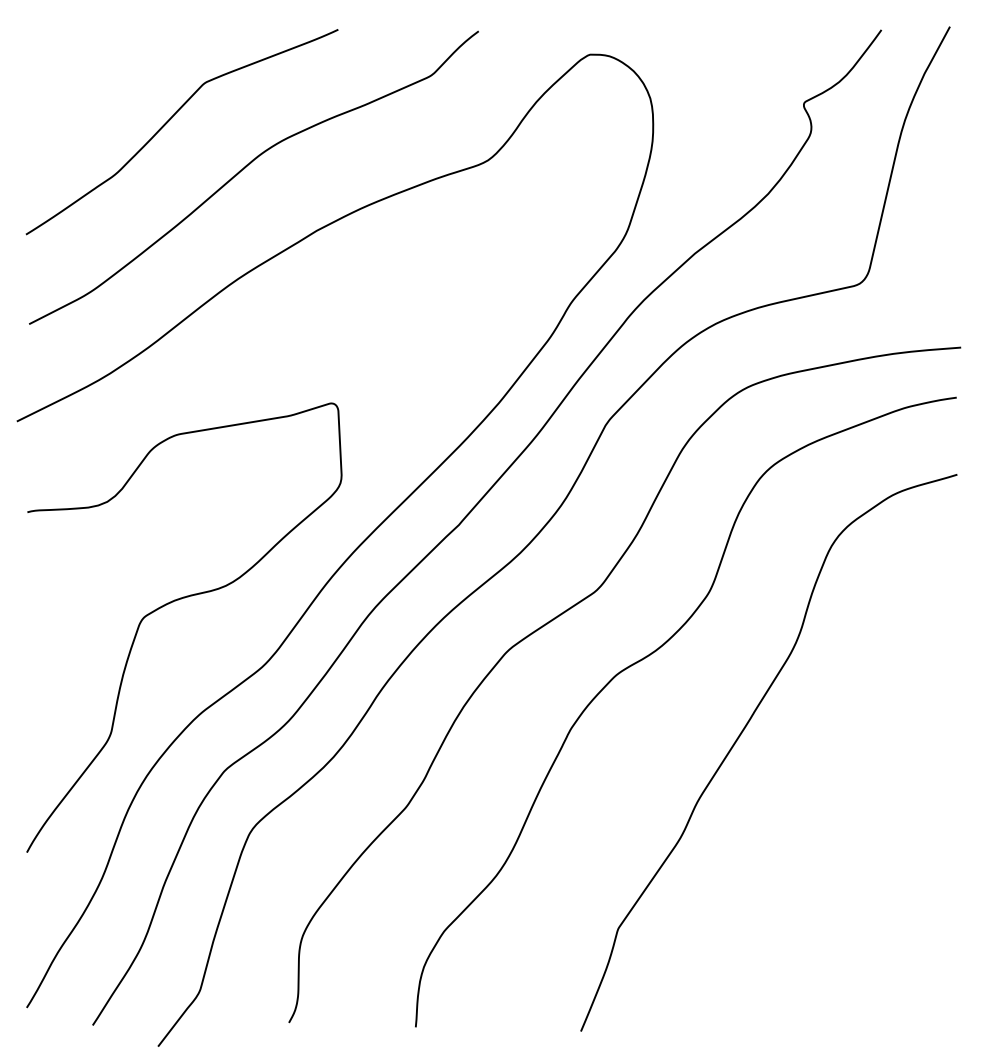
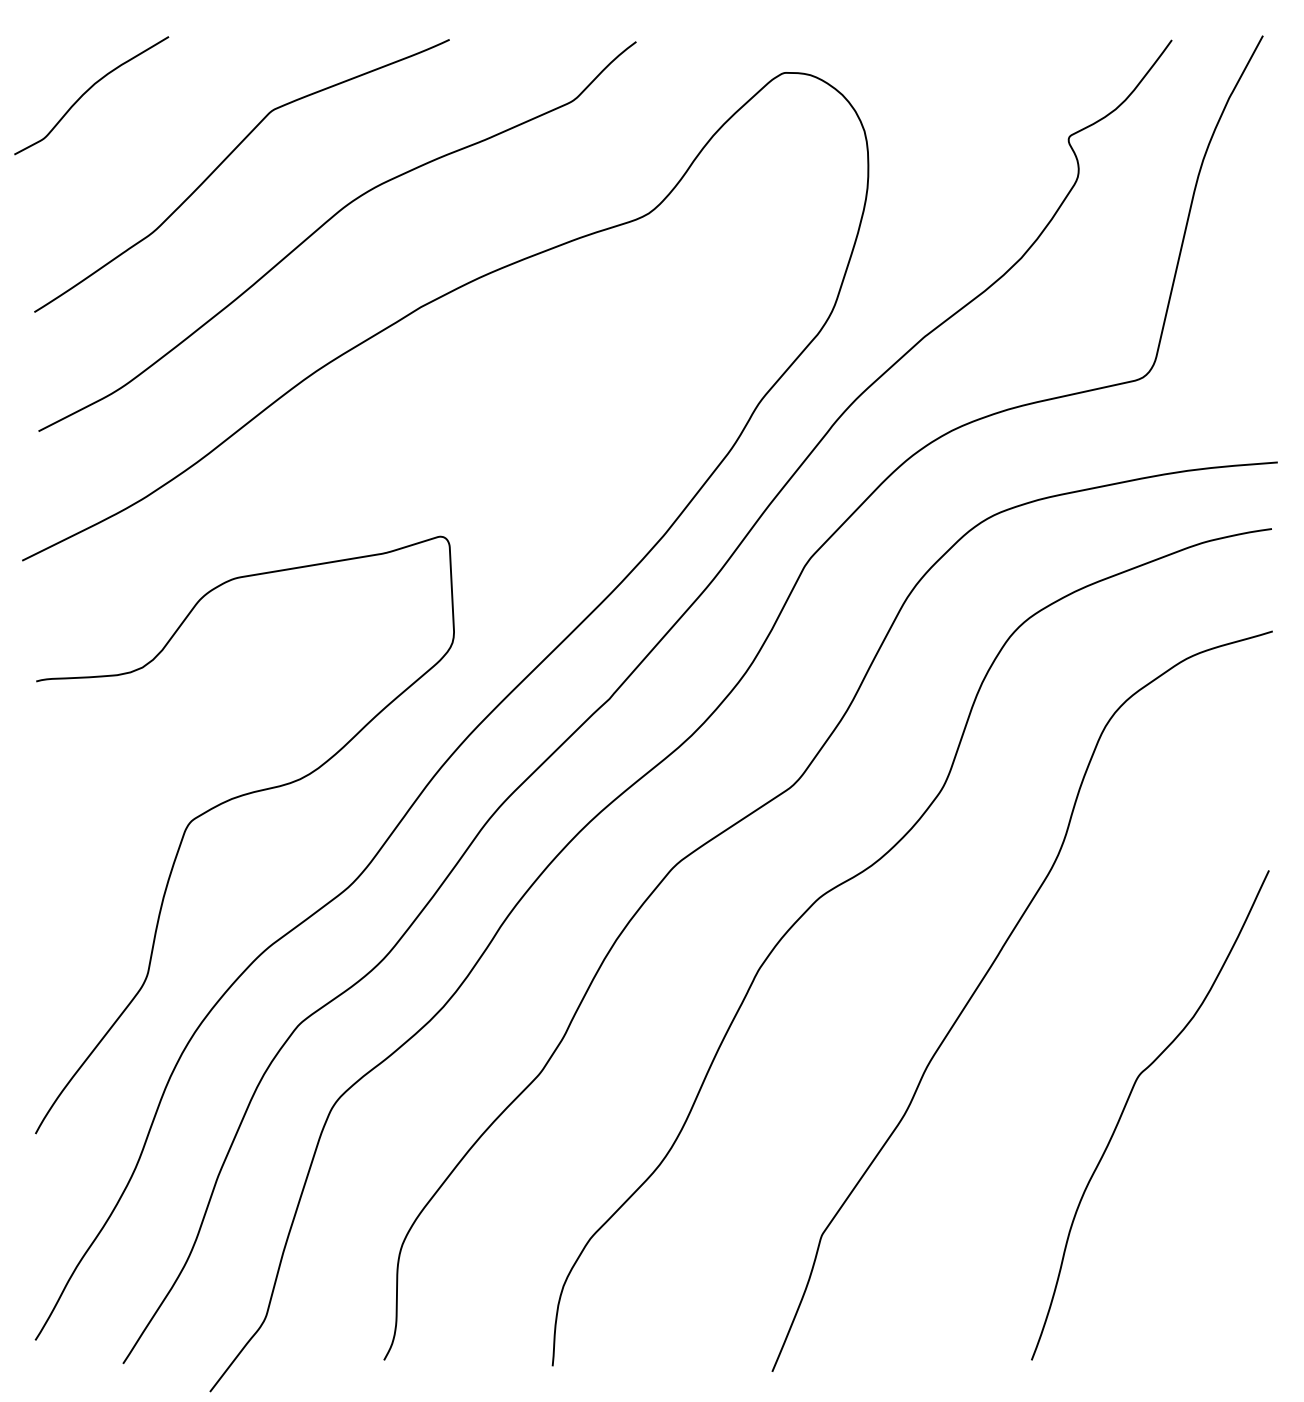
curve: (66, 68) -> (88, 91), added
curve: (848, 829) -> (1128, 1103), added

